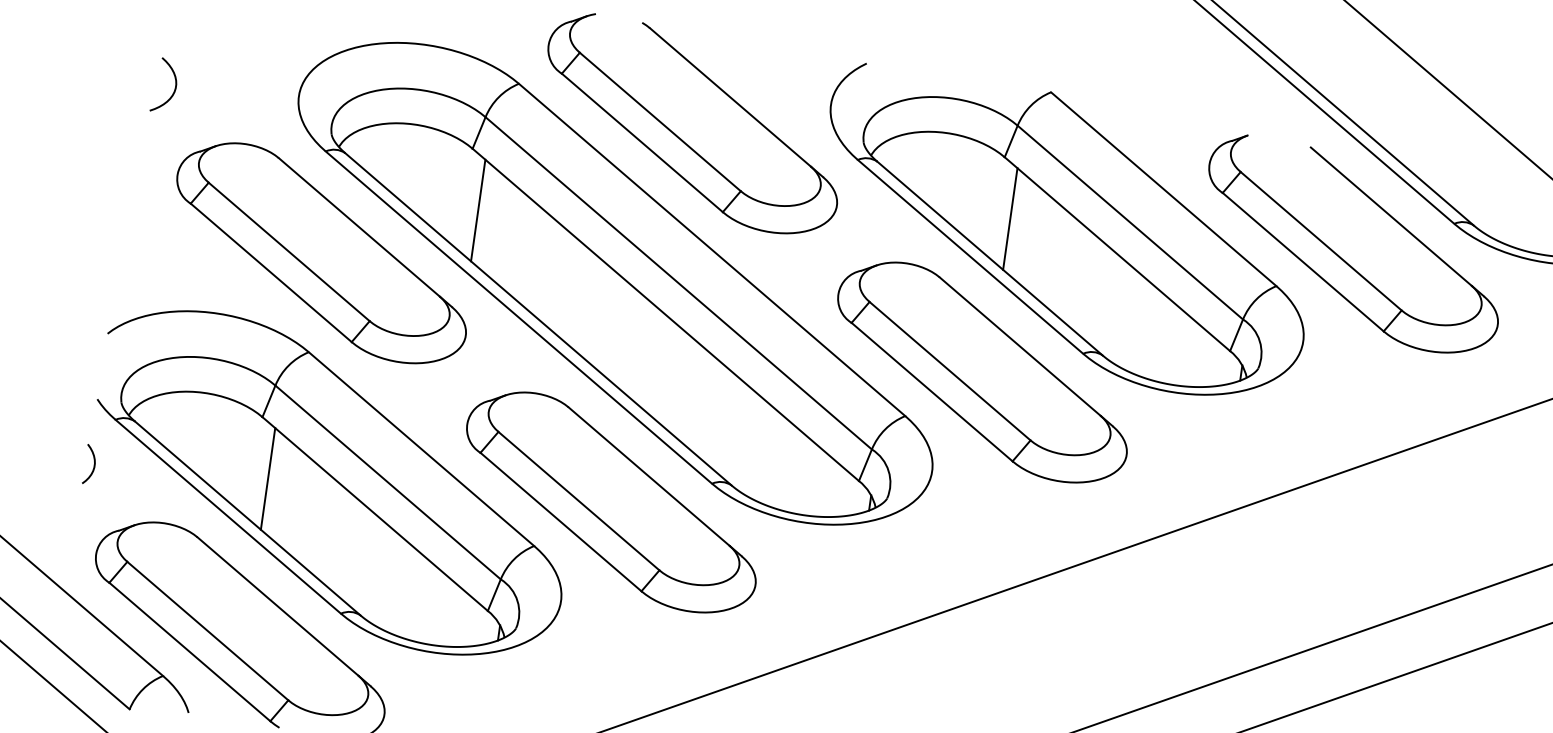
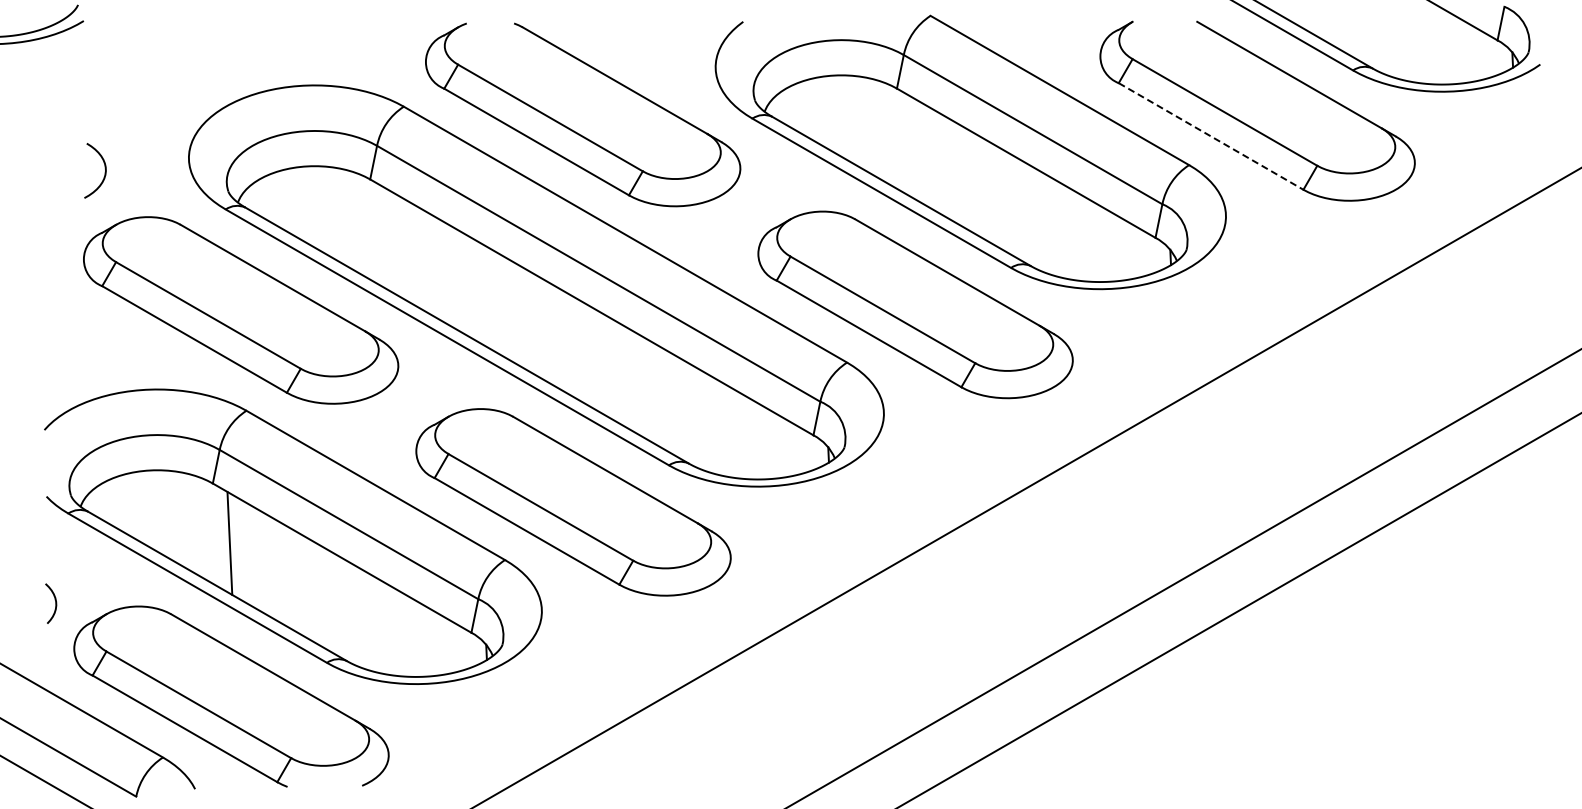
curve: (174, 85) -> (104, 168), moved
line: (477, 209) -> (386, 238), removed
line: (1009, 218) -> (913, 148), removed
line: (1303, 262) -> (1211, 136), solid -> dashed
curve: (93, 465) -> (55, 603), moved

